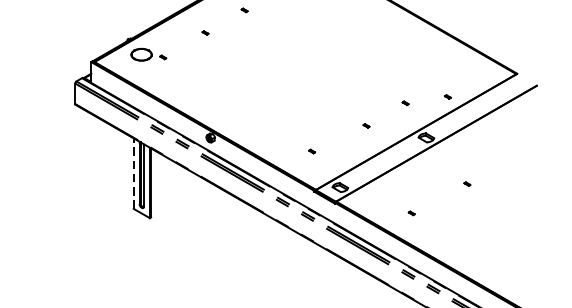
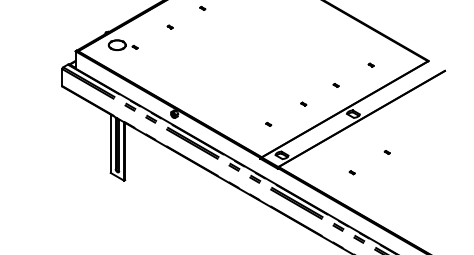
part: (447, 96) -> (370, 64), moved
part: (311, 150) -> (268, 123), moved
line: (133, 173) -> (110, 143), dashed -> solid
part: (410, 213) -> (351, 172), moved

